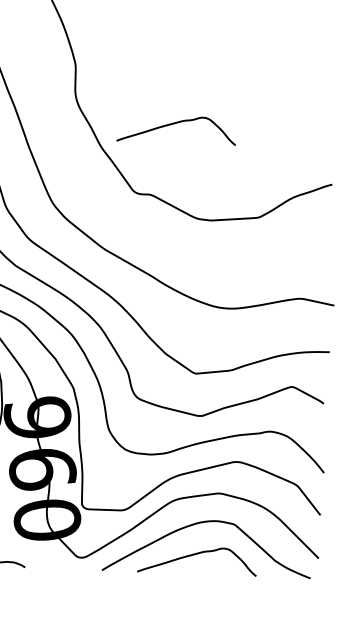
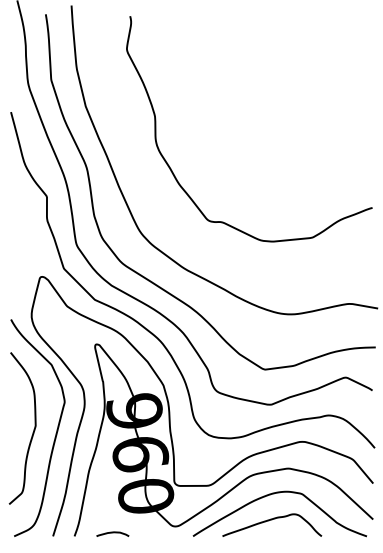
curve: (177, 124) -> (241, 162), removed

